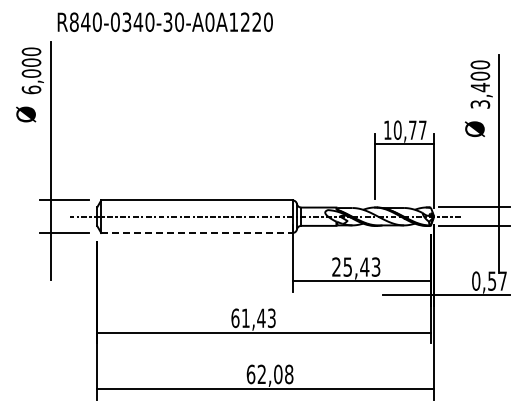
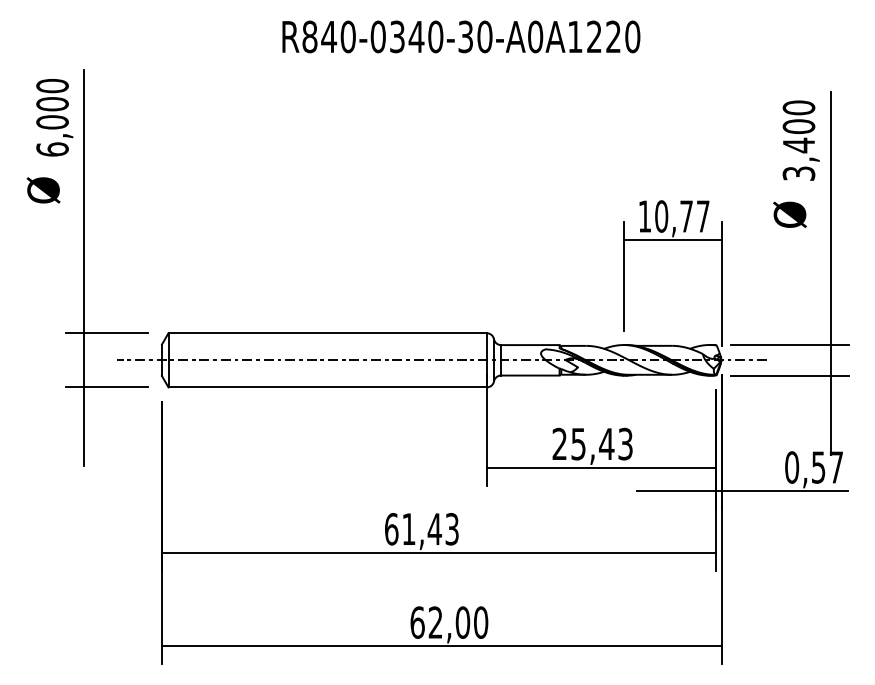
text: (164, 21) -> (459, 35), moved
line: (196, 233) -> (326, 388), dashed -> solid
text: (289, 374) -> (481, 622), 62,08 -> 62,00

